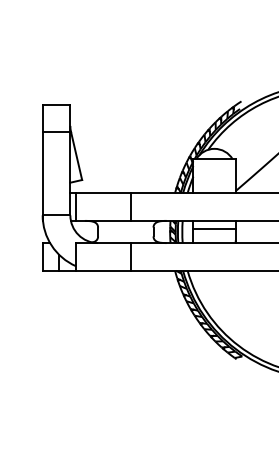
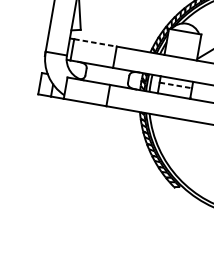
line: (103, 193) -> (95, 43), solid -> dashed
line: (214, 229) -> (175, 85), solid -> dashed

